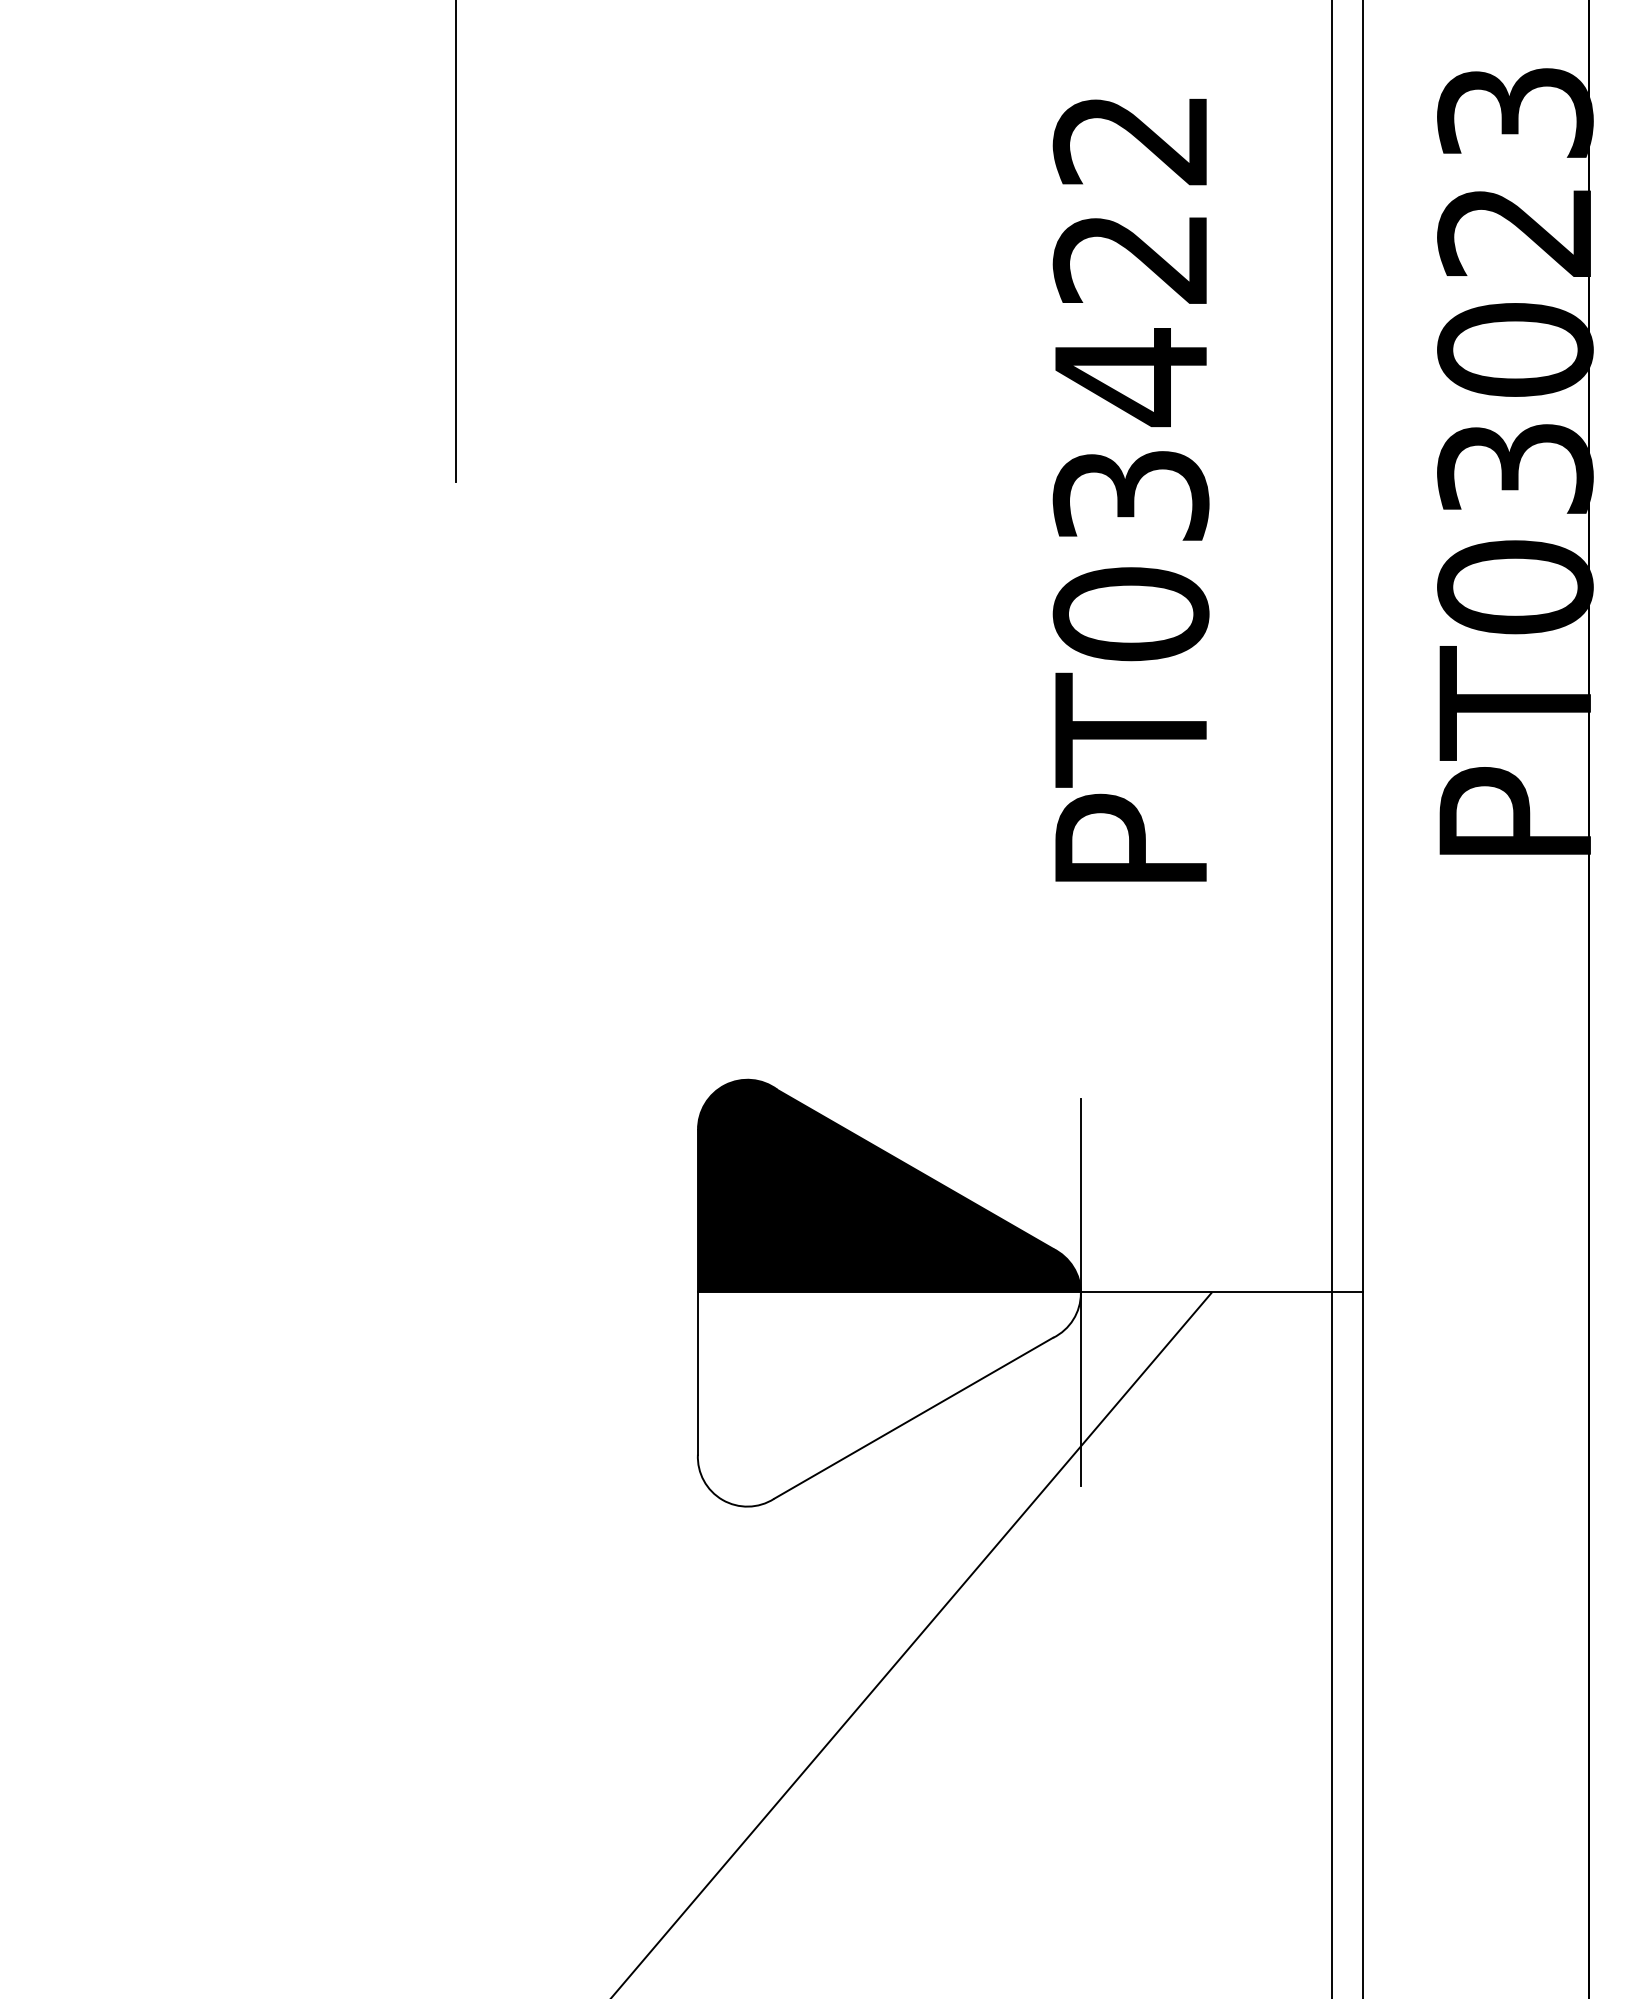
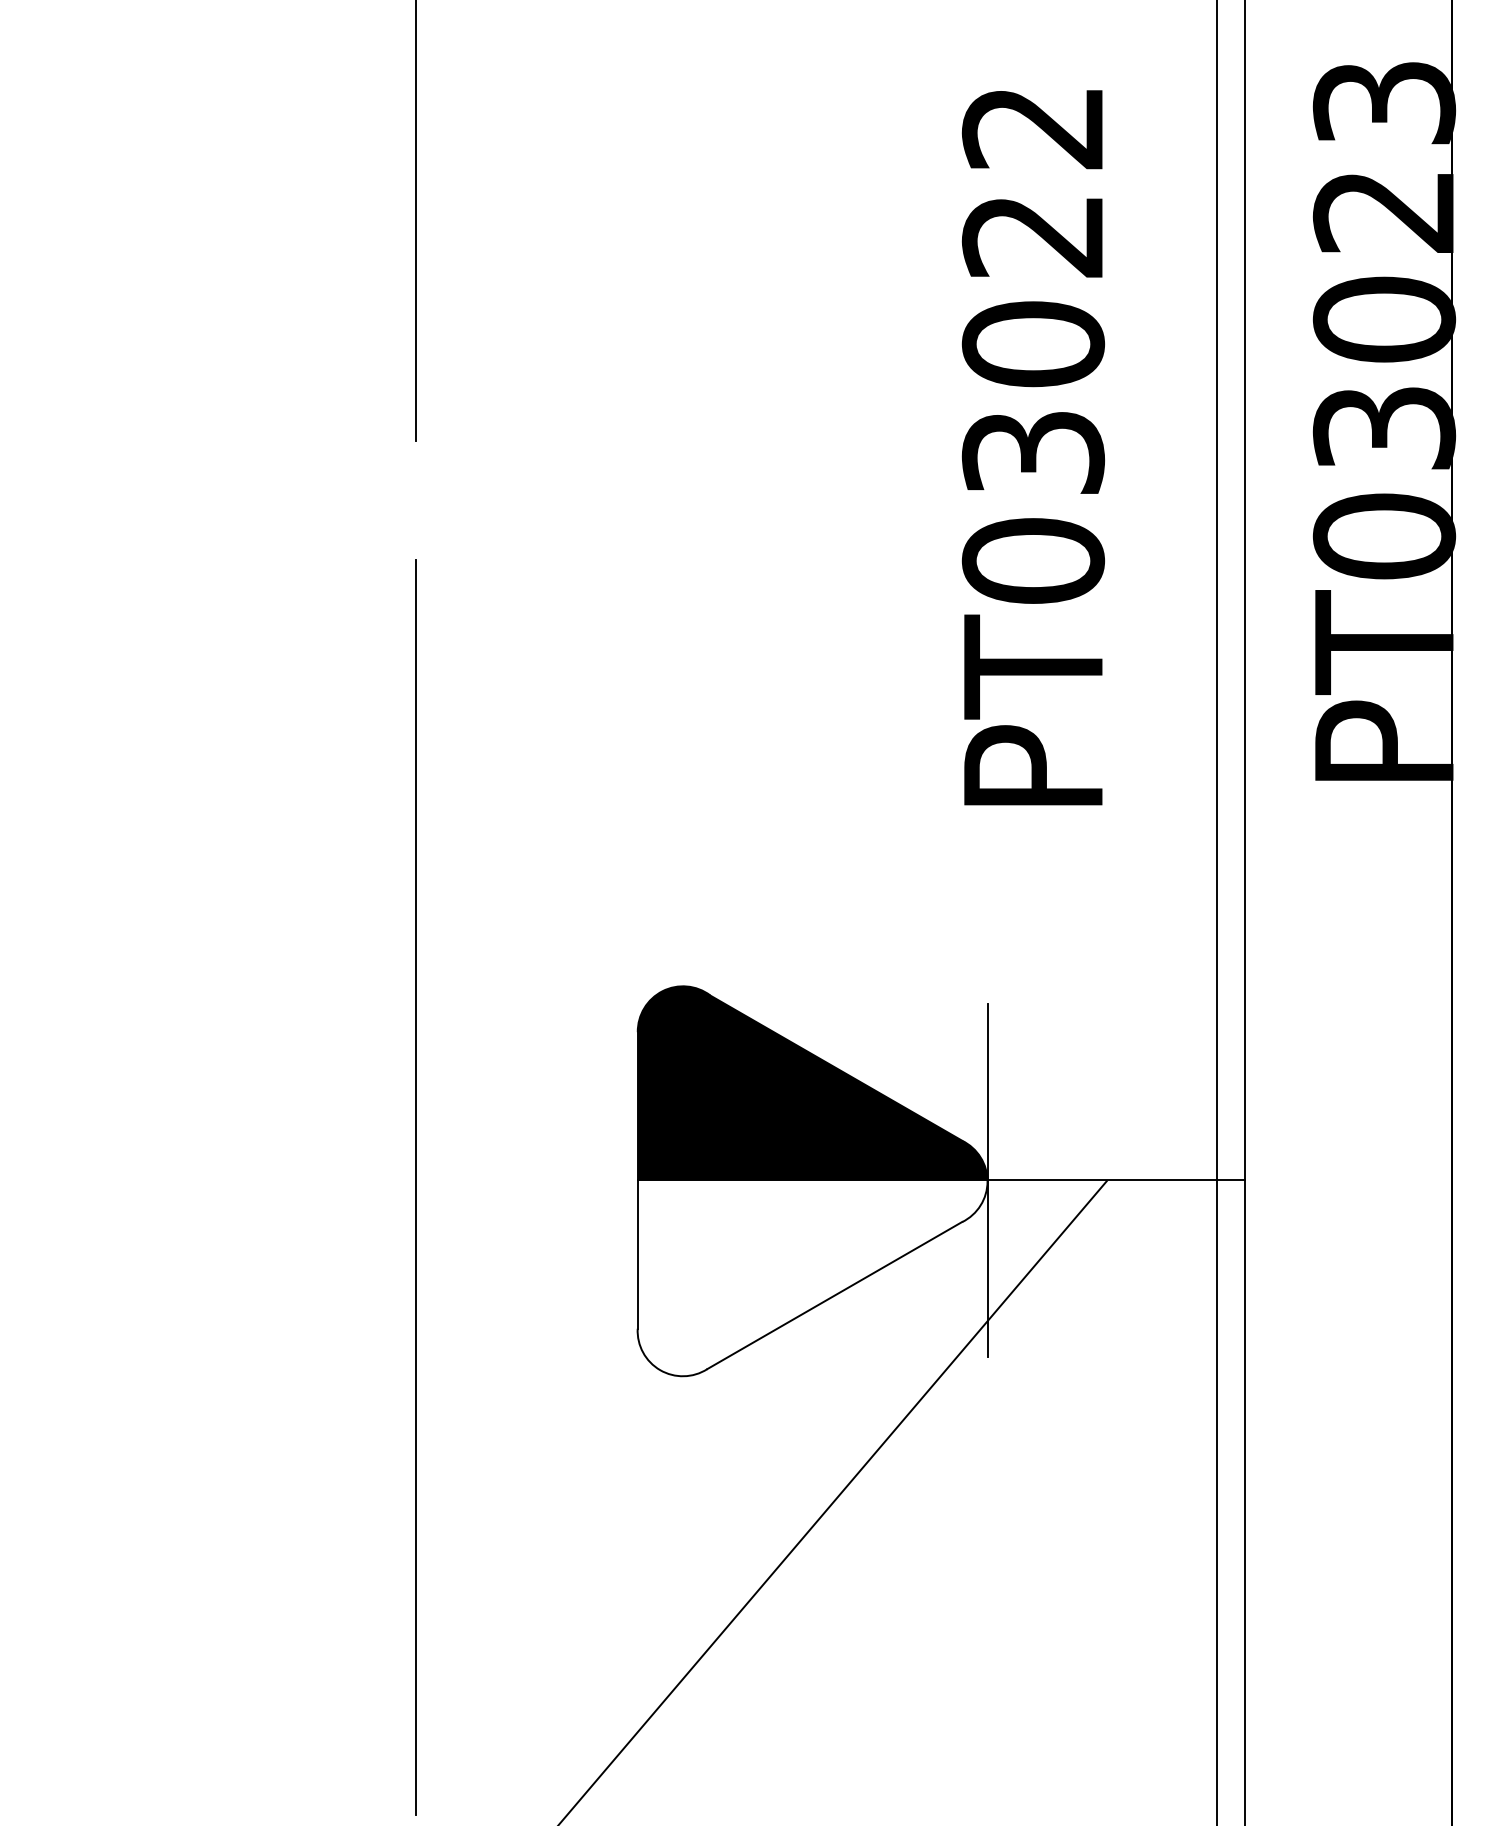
text: (1130, 377) -> (1032, 344), PT03422 -> PT03022
line: (455, 1299) -> (416, 1187), added

